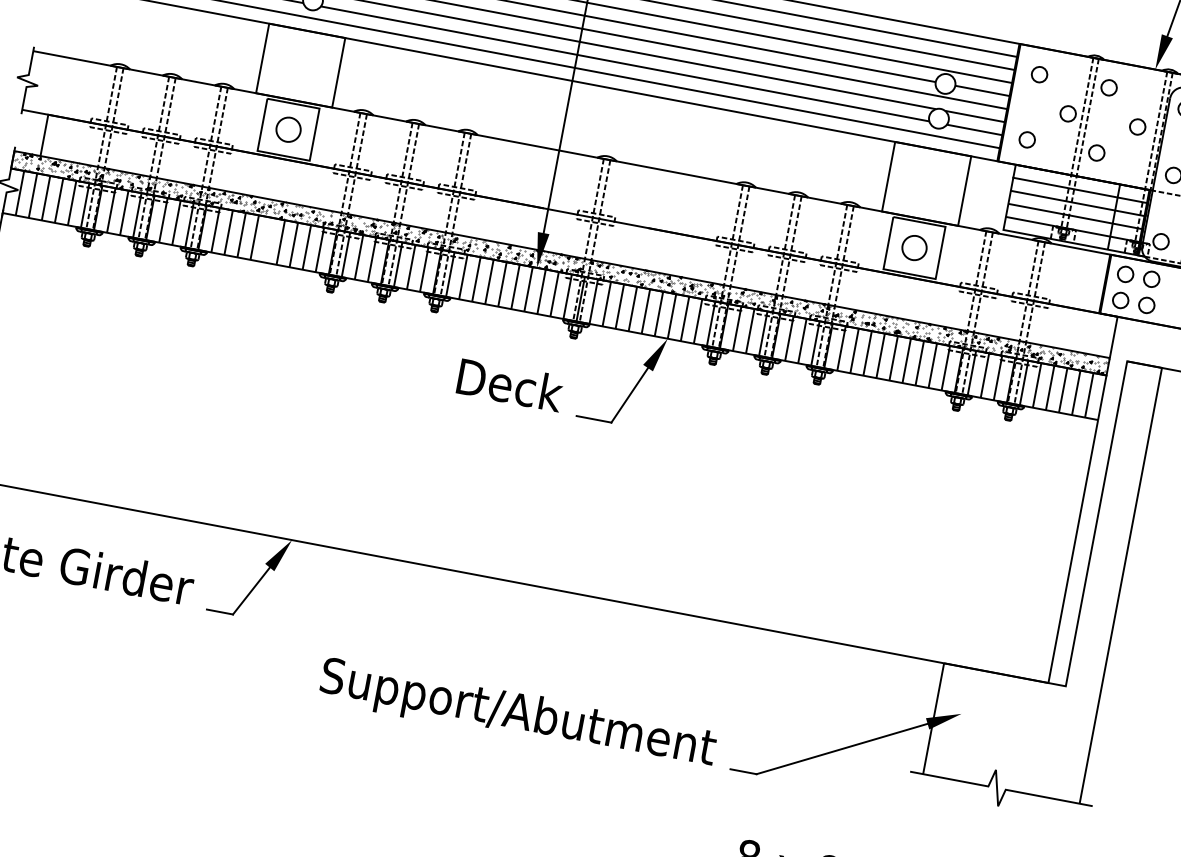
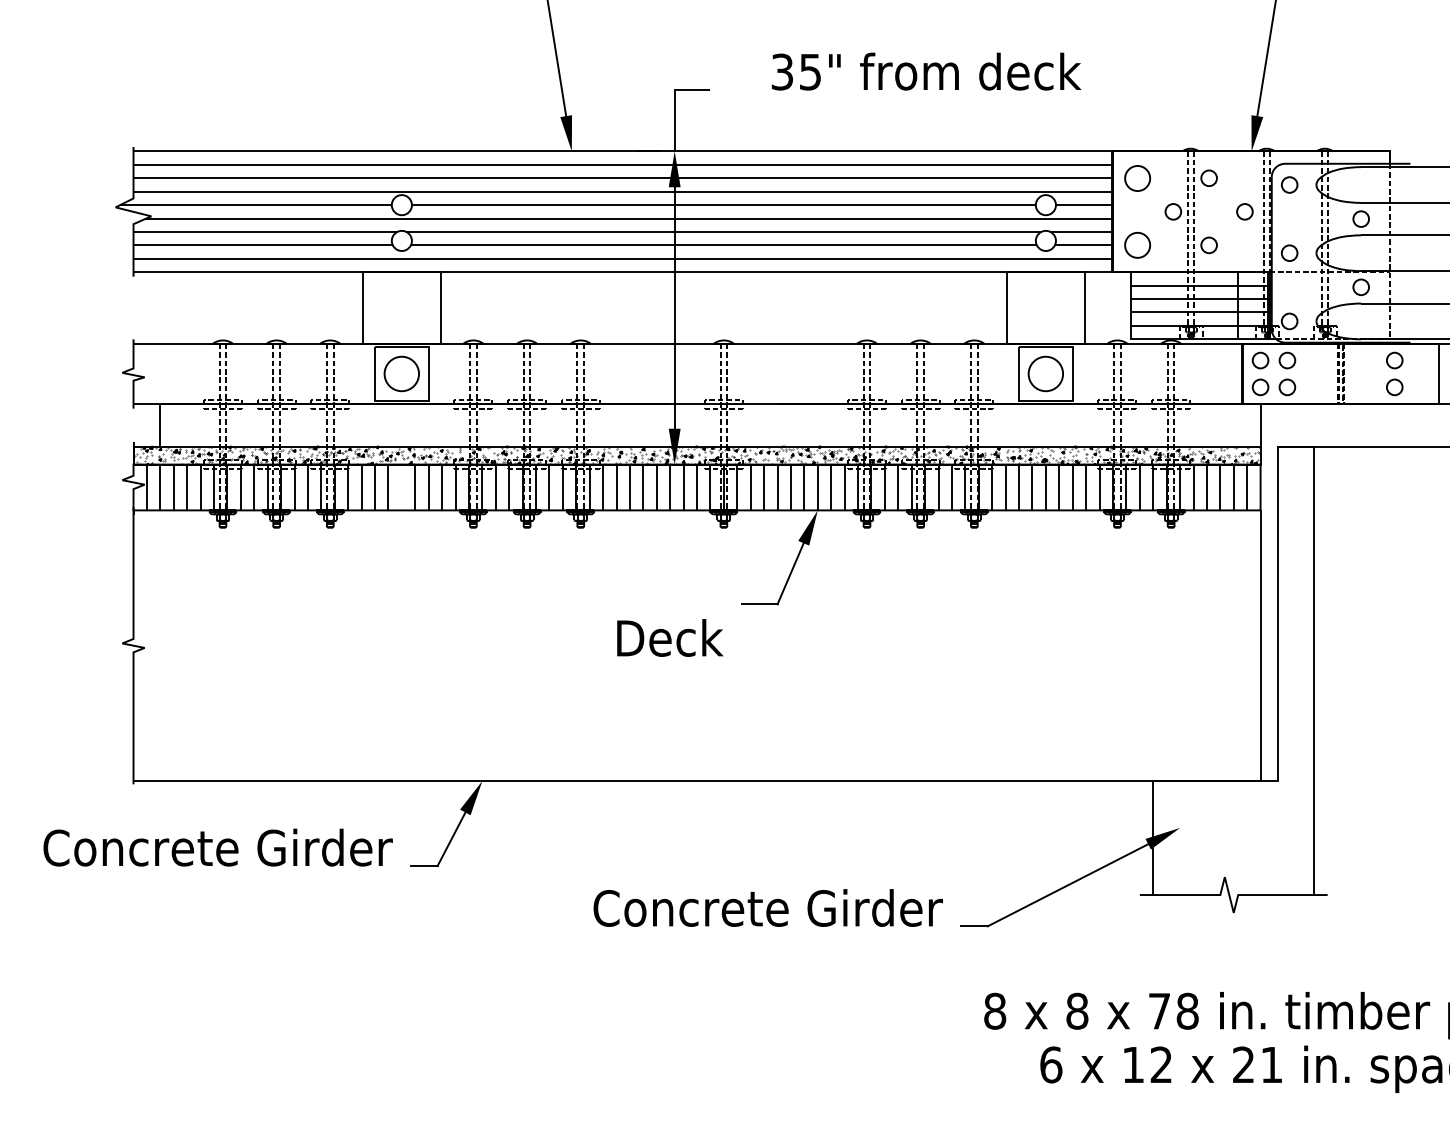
circle: (1039, 73) -> (1137, 177), size x1.6
circle: (288, 129) -> (401, 373), size x1.4
circle: (1027, 139) -> (1137, 245), size x1.6
circle: (914, 247) -> (1045, 373), size x1.4
text: (510, 384) -> (670, 637), moved
text: (517, 715) -> (739, 912), Support/Abutment -> Concrete Girder

